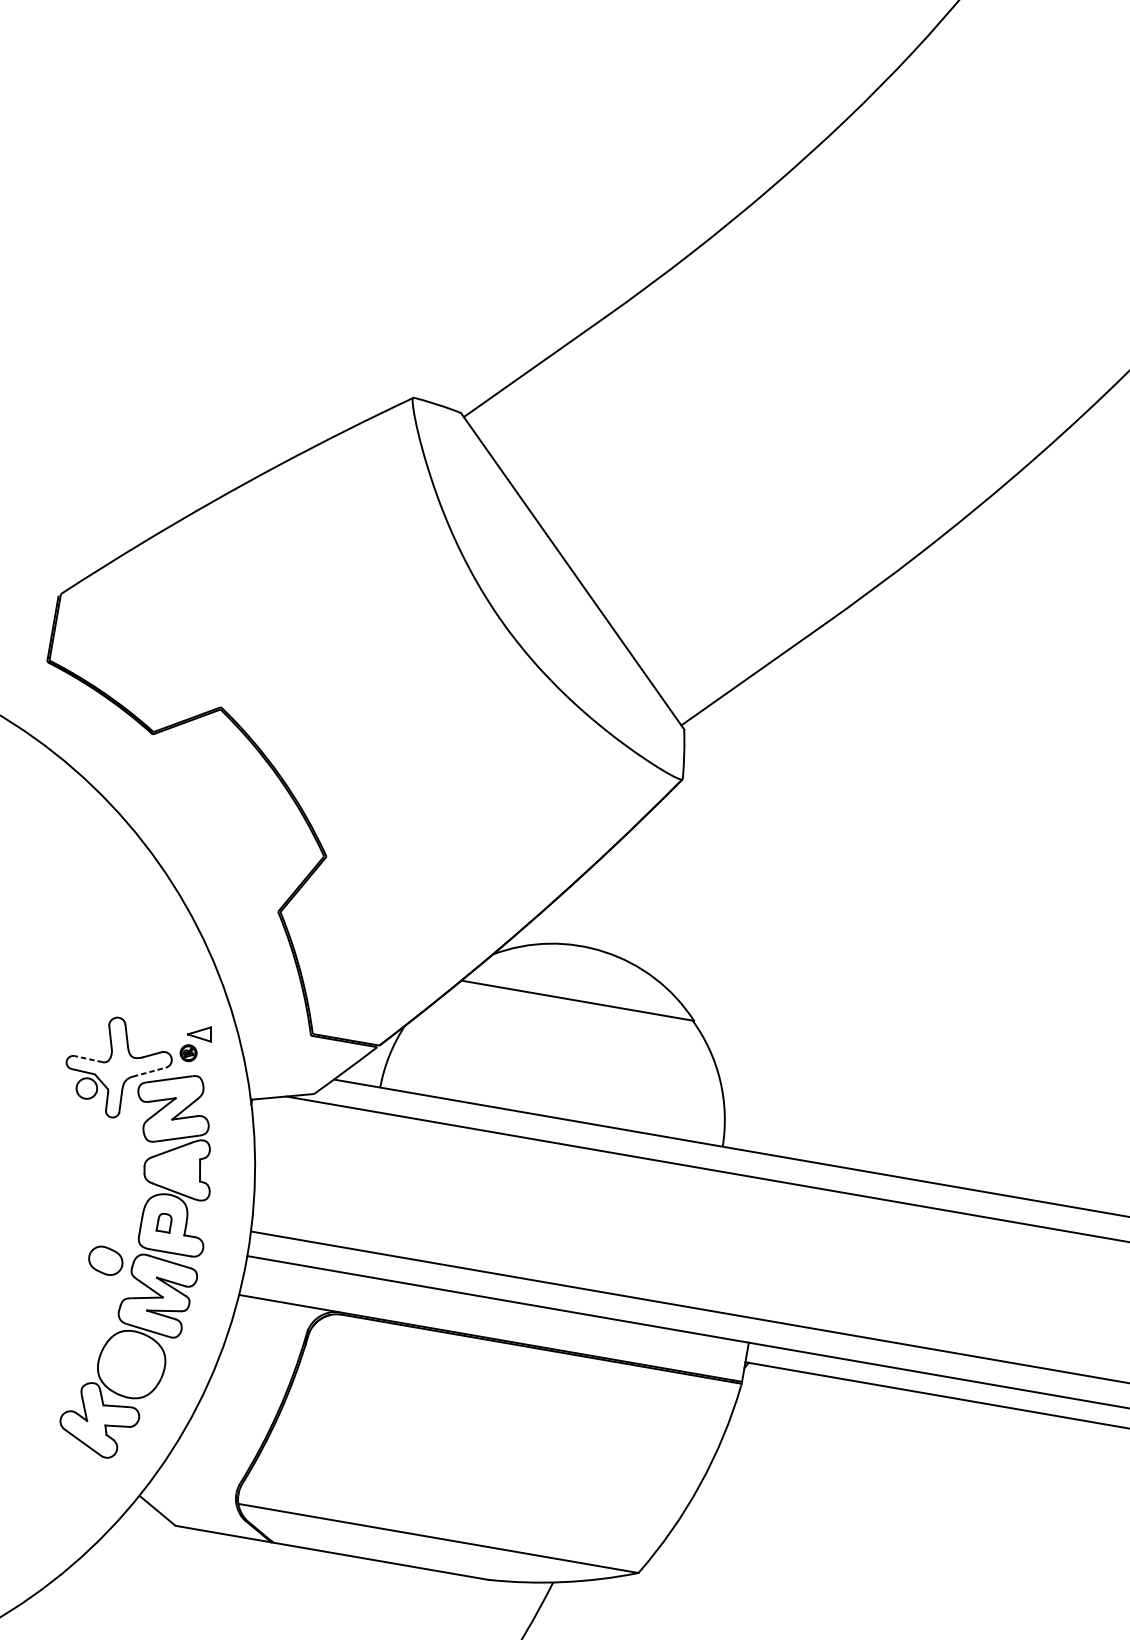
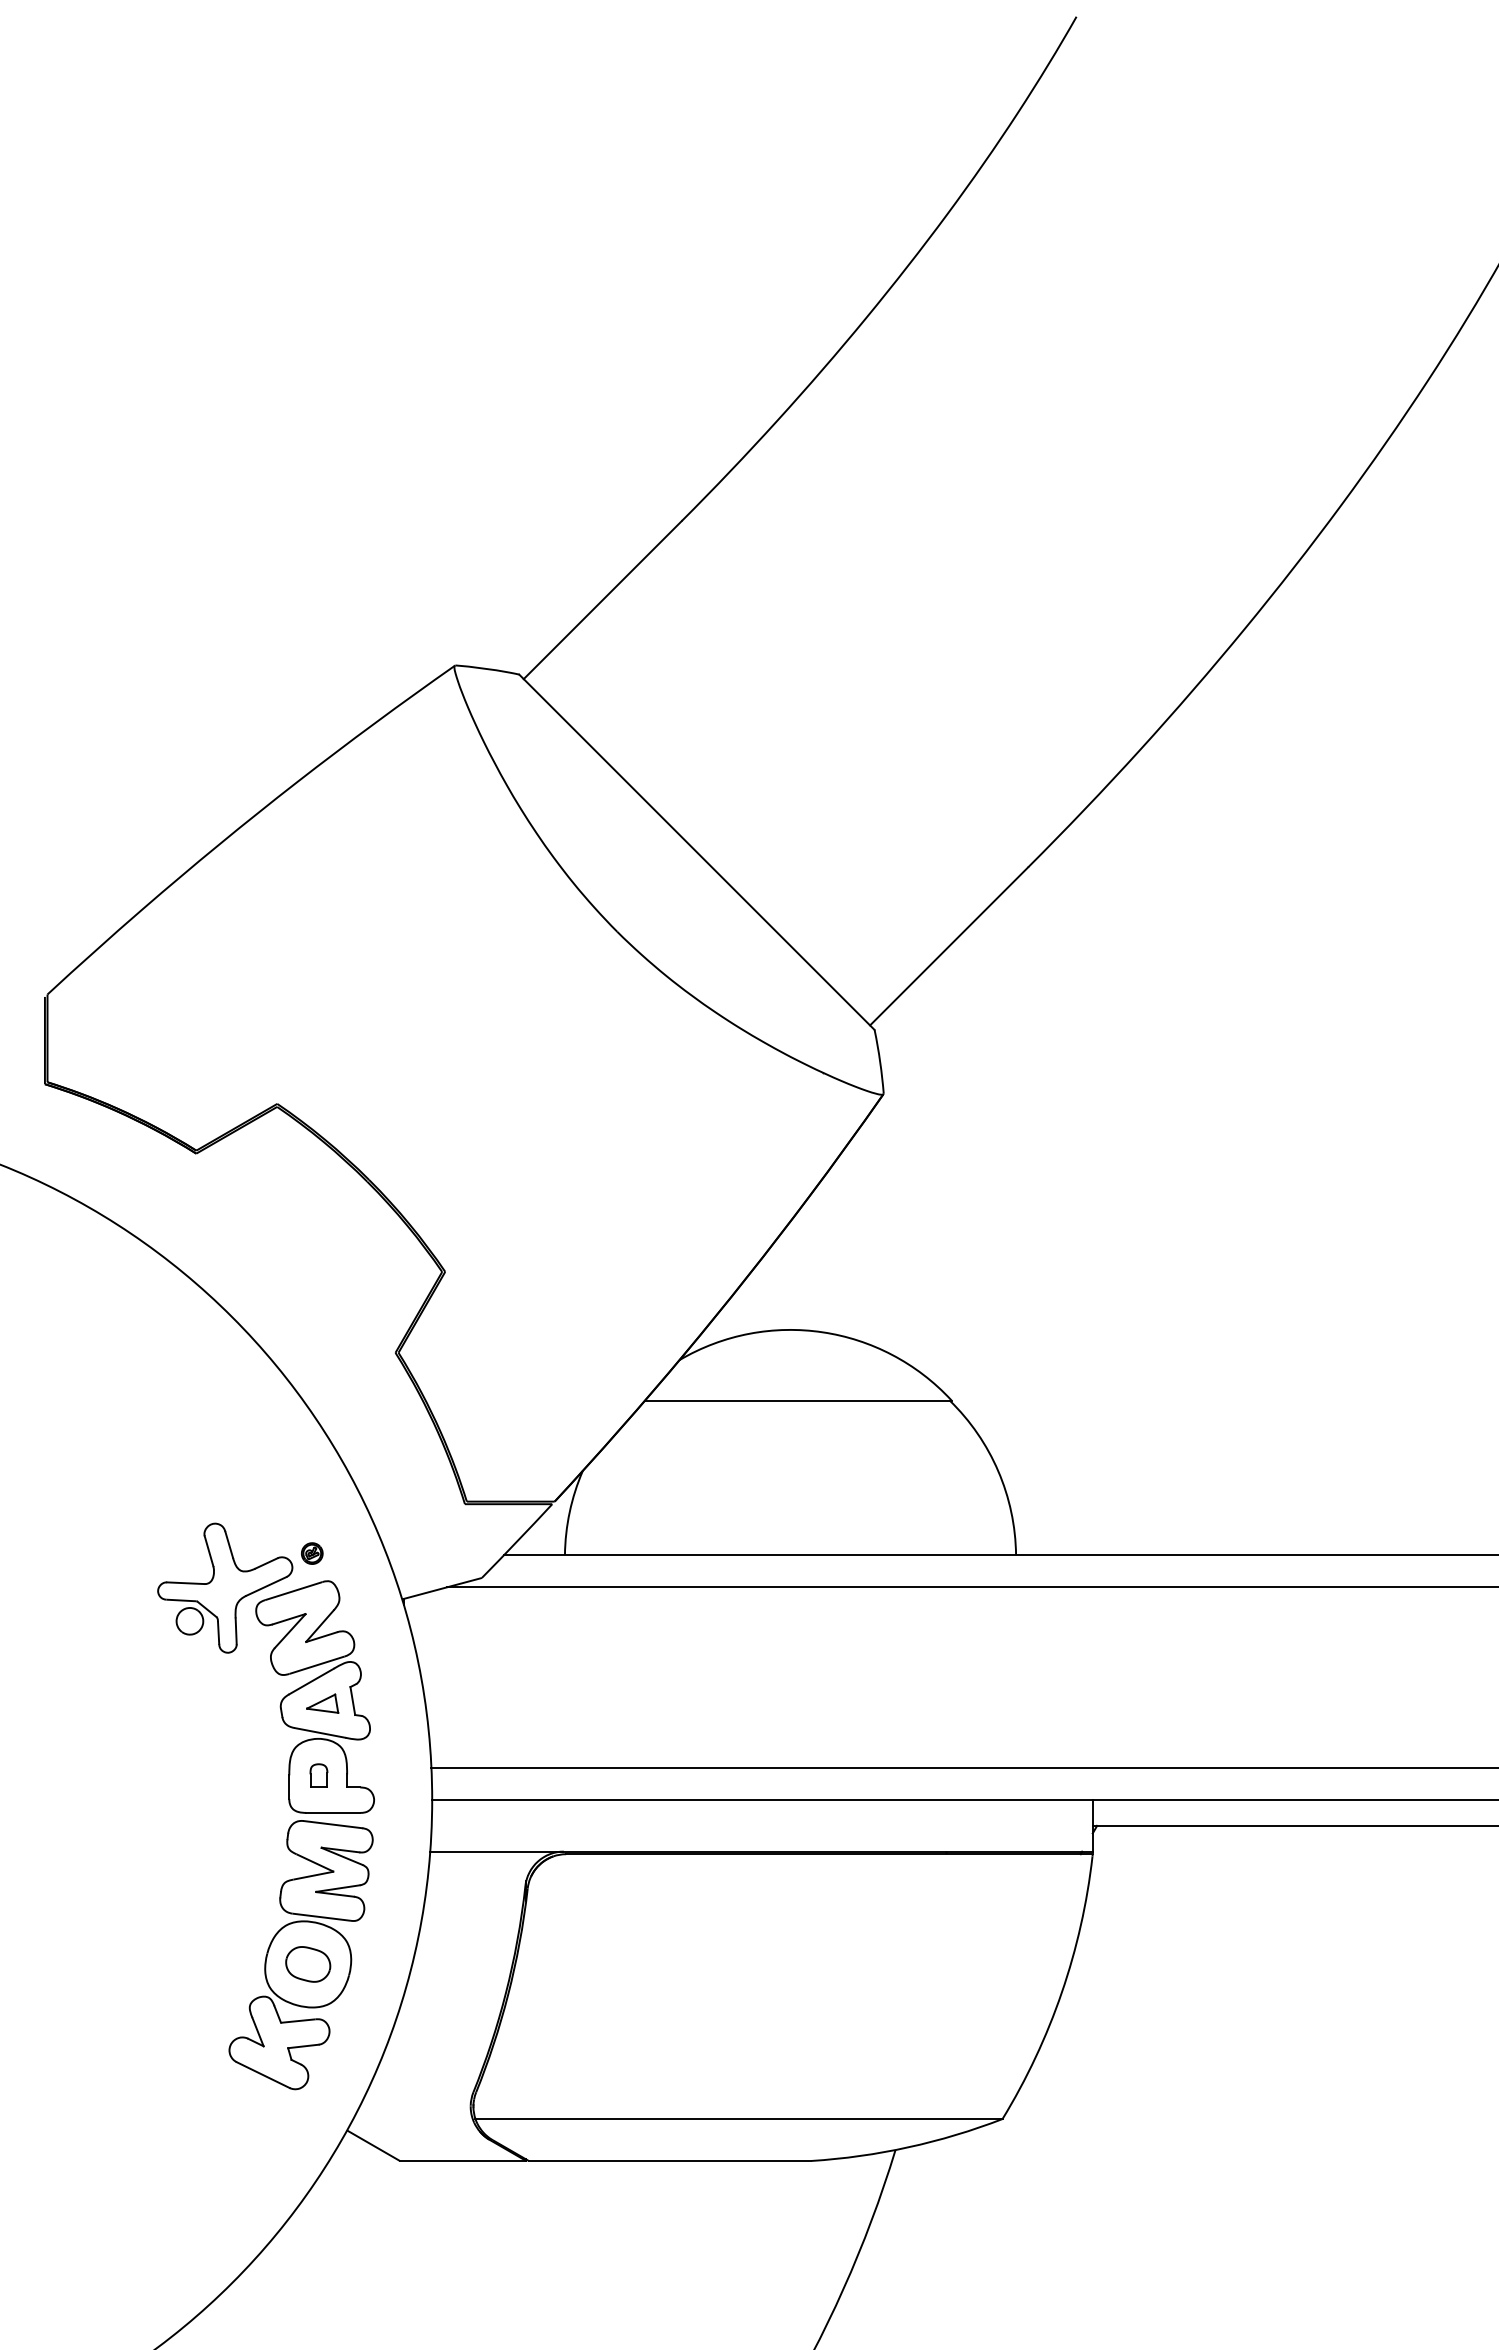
part: (200, 1032) -> (322, 1703), moved
line: (88, 1059) -> (185, 1583), dashed -> solid
line: (149, 1072) -> (266, 1586), dashed -> solid
part: (106, 1260) -> (308, 1964), moved

